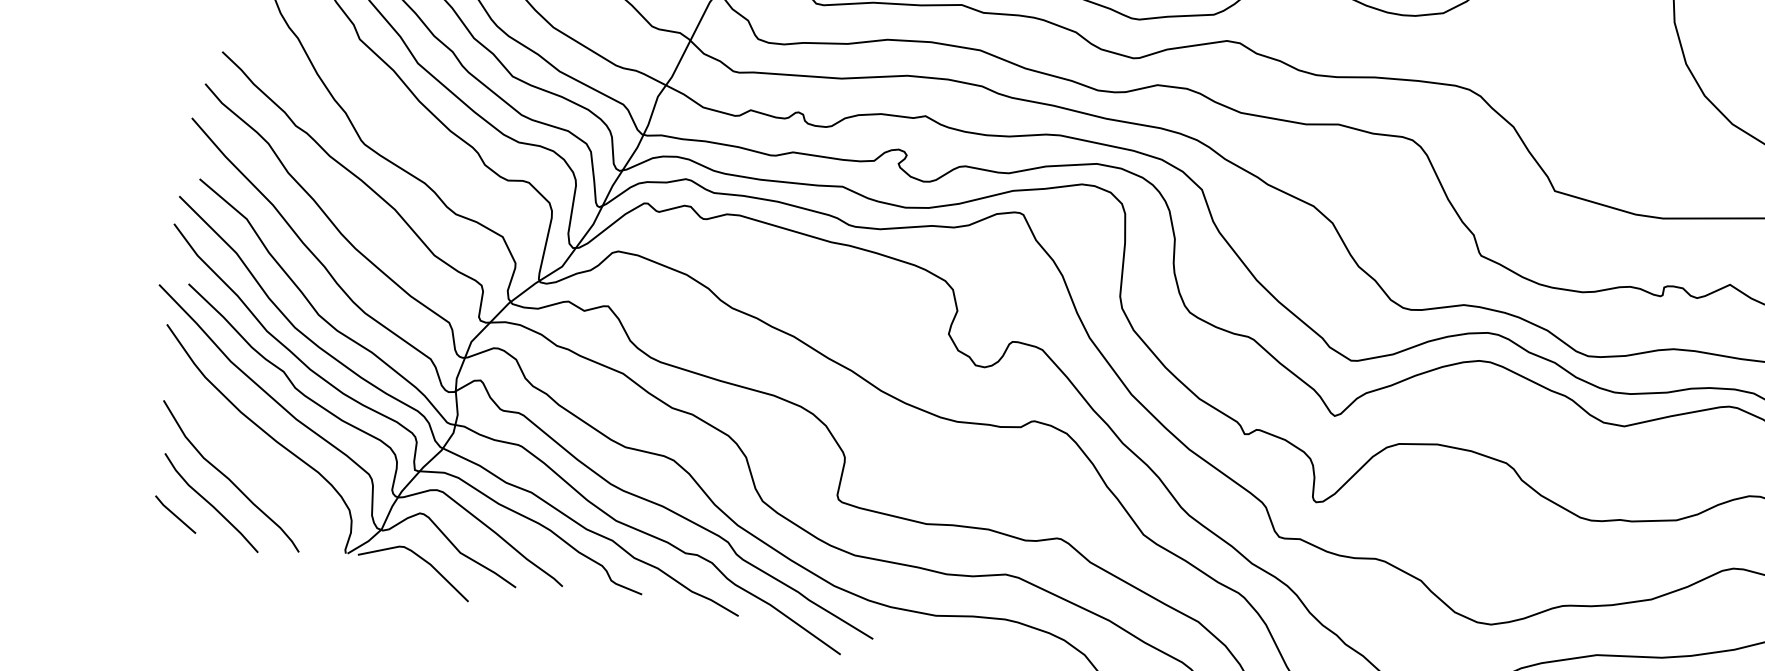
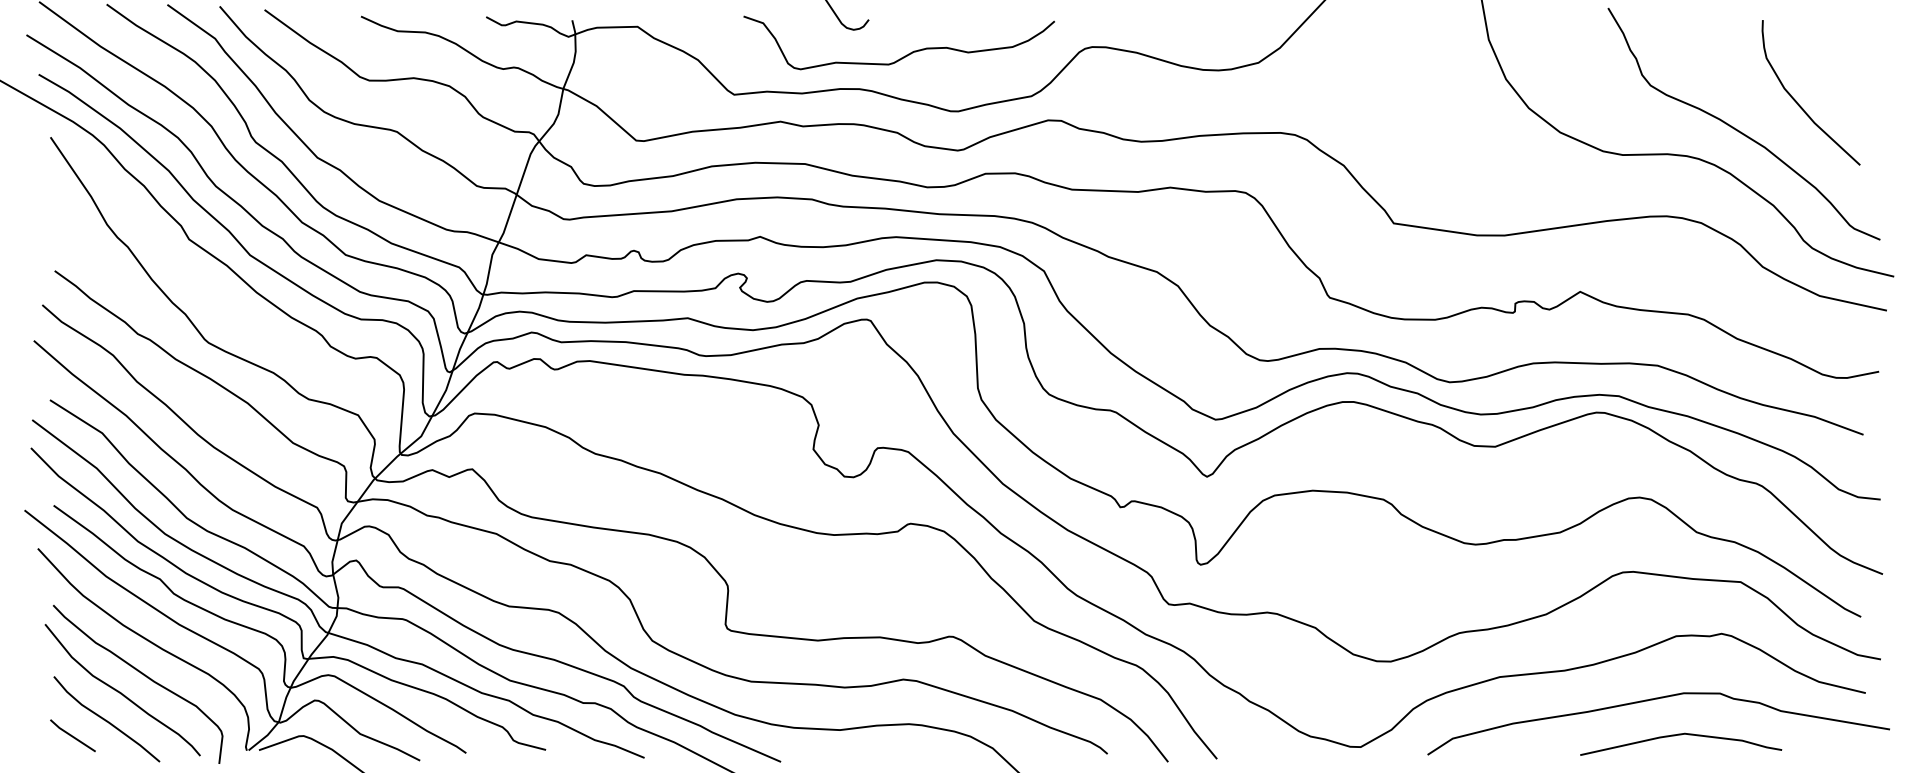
curve: (254, 465) -> (144, 676), added

